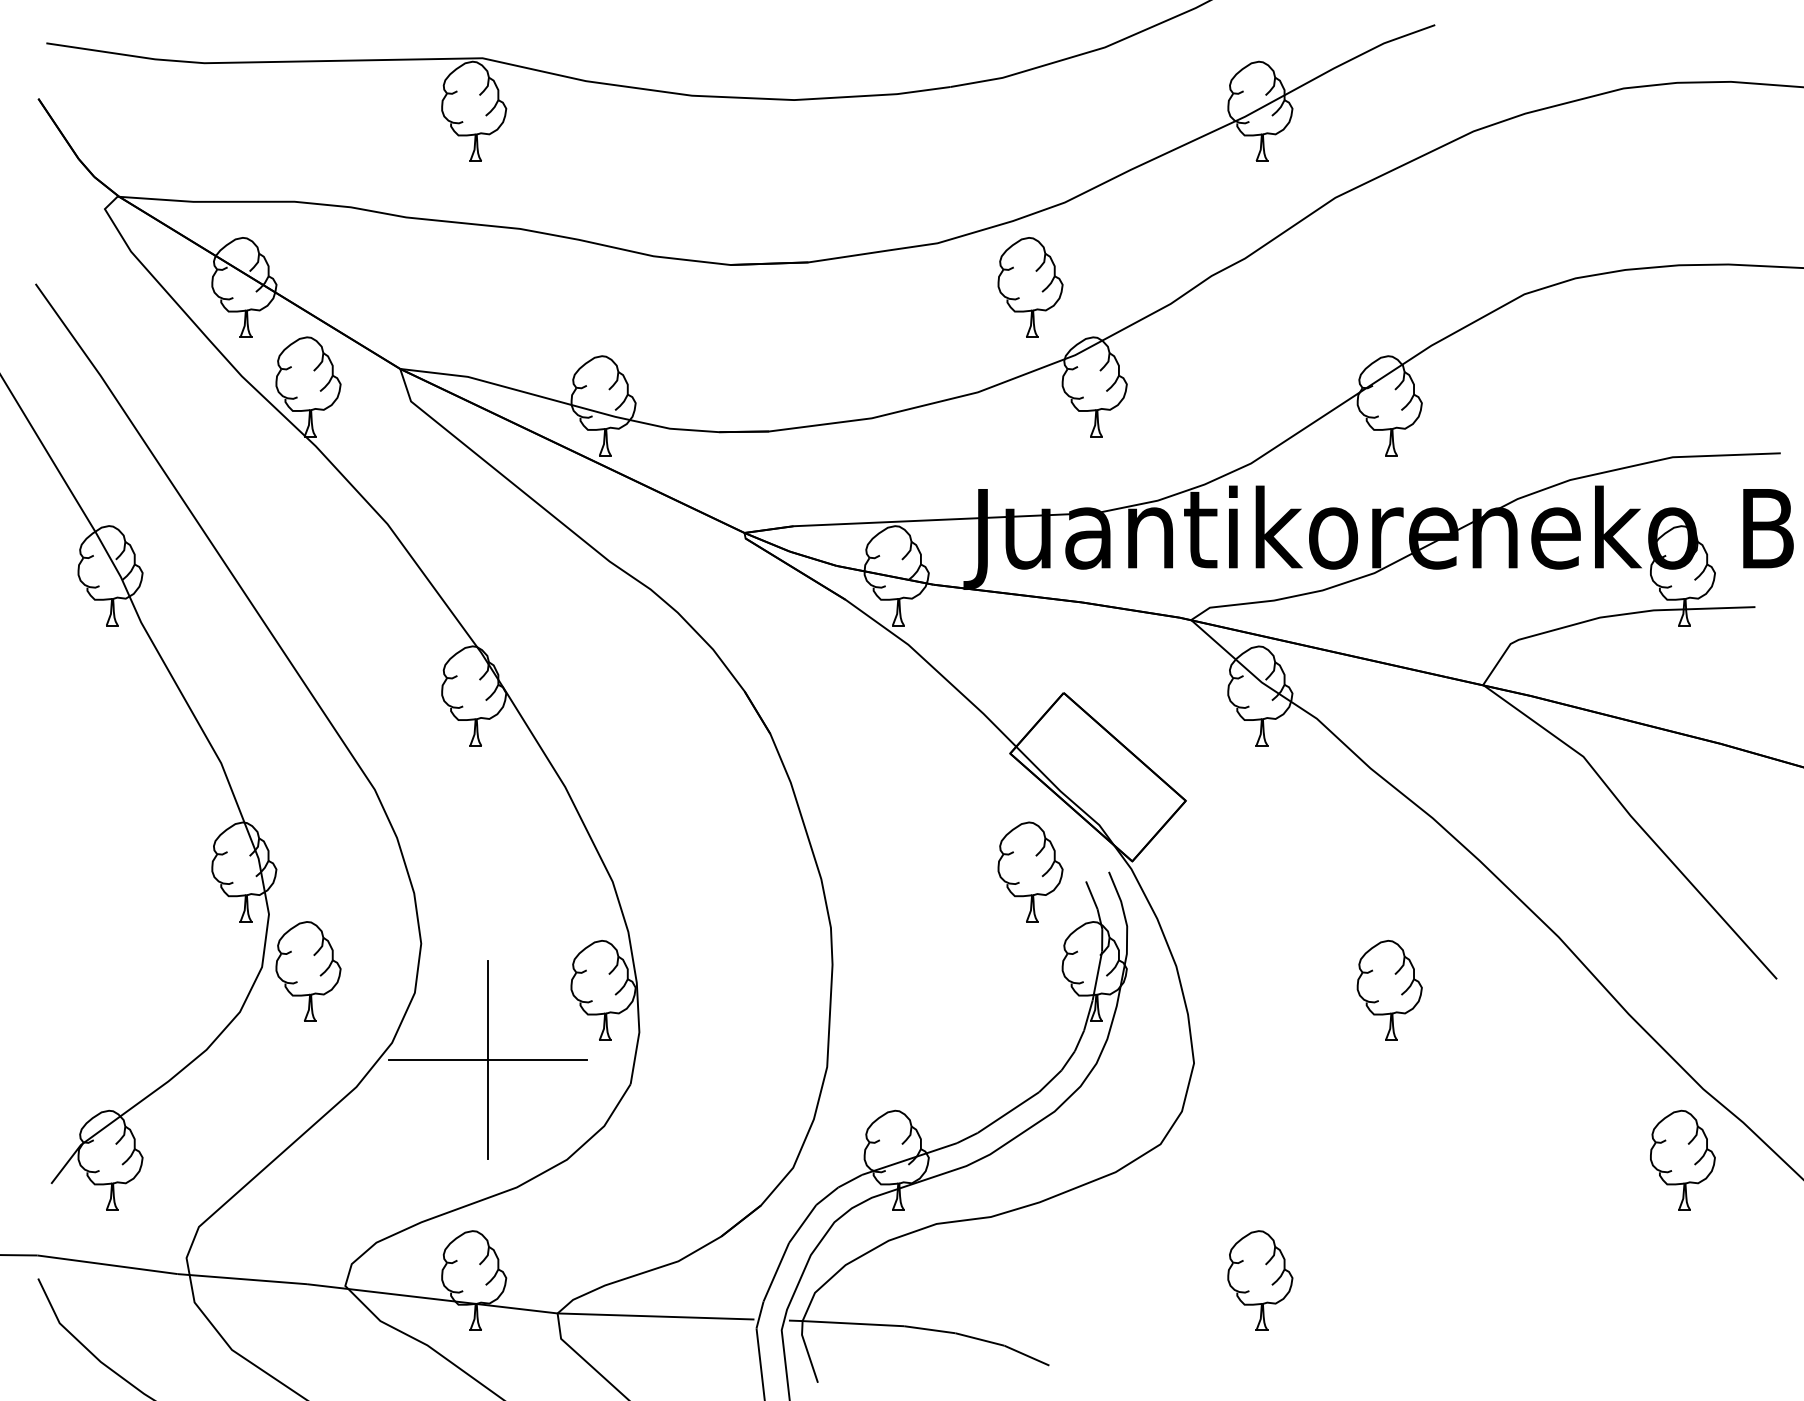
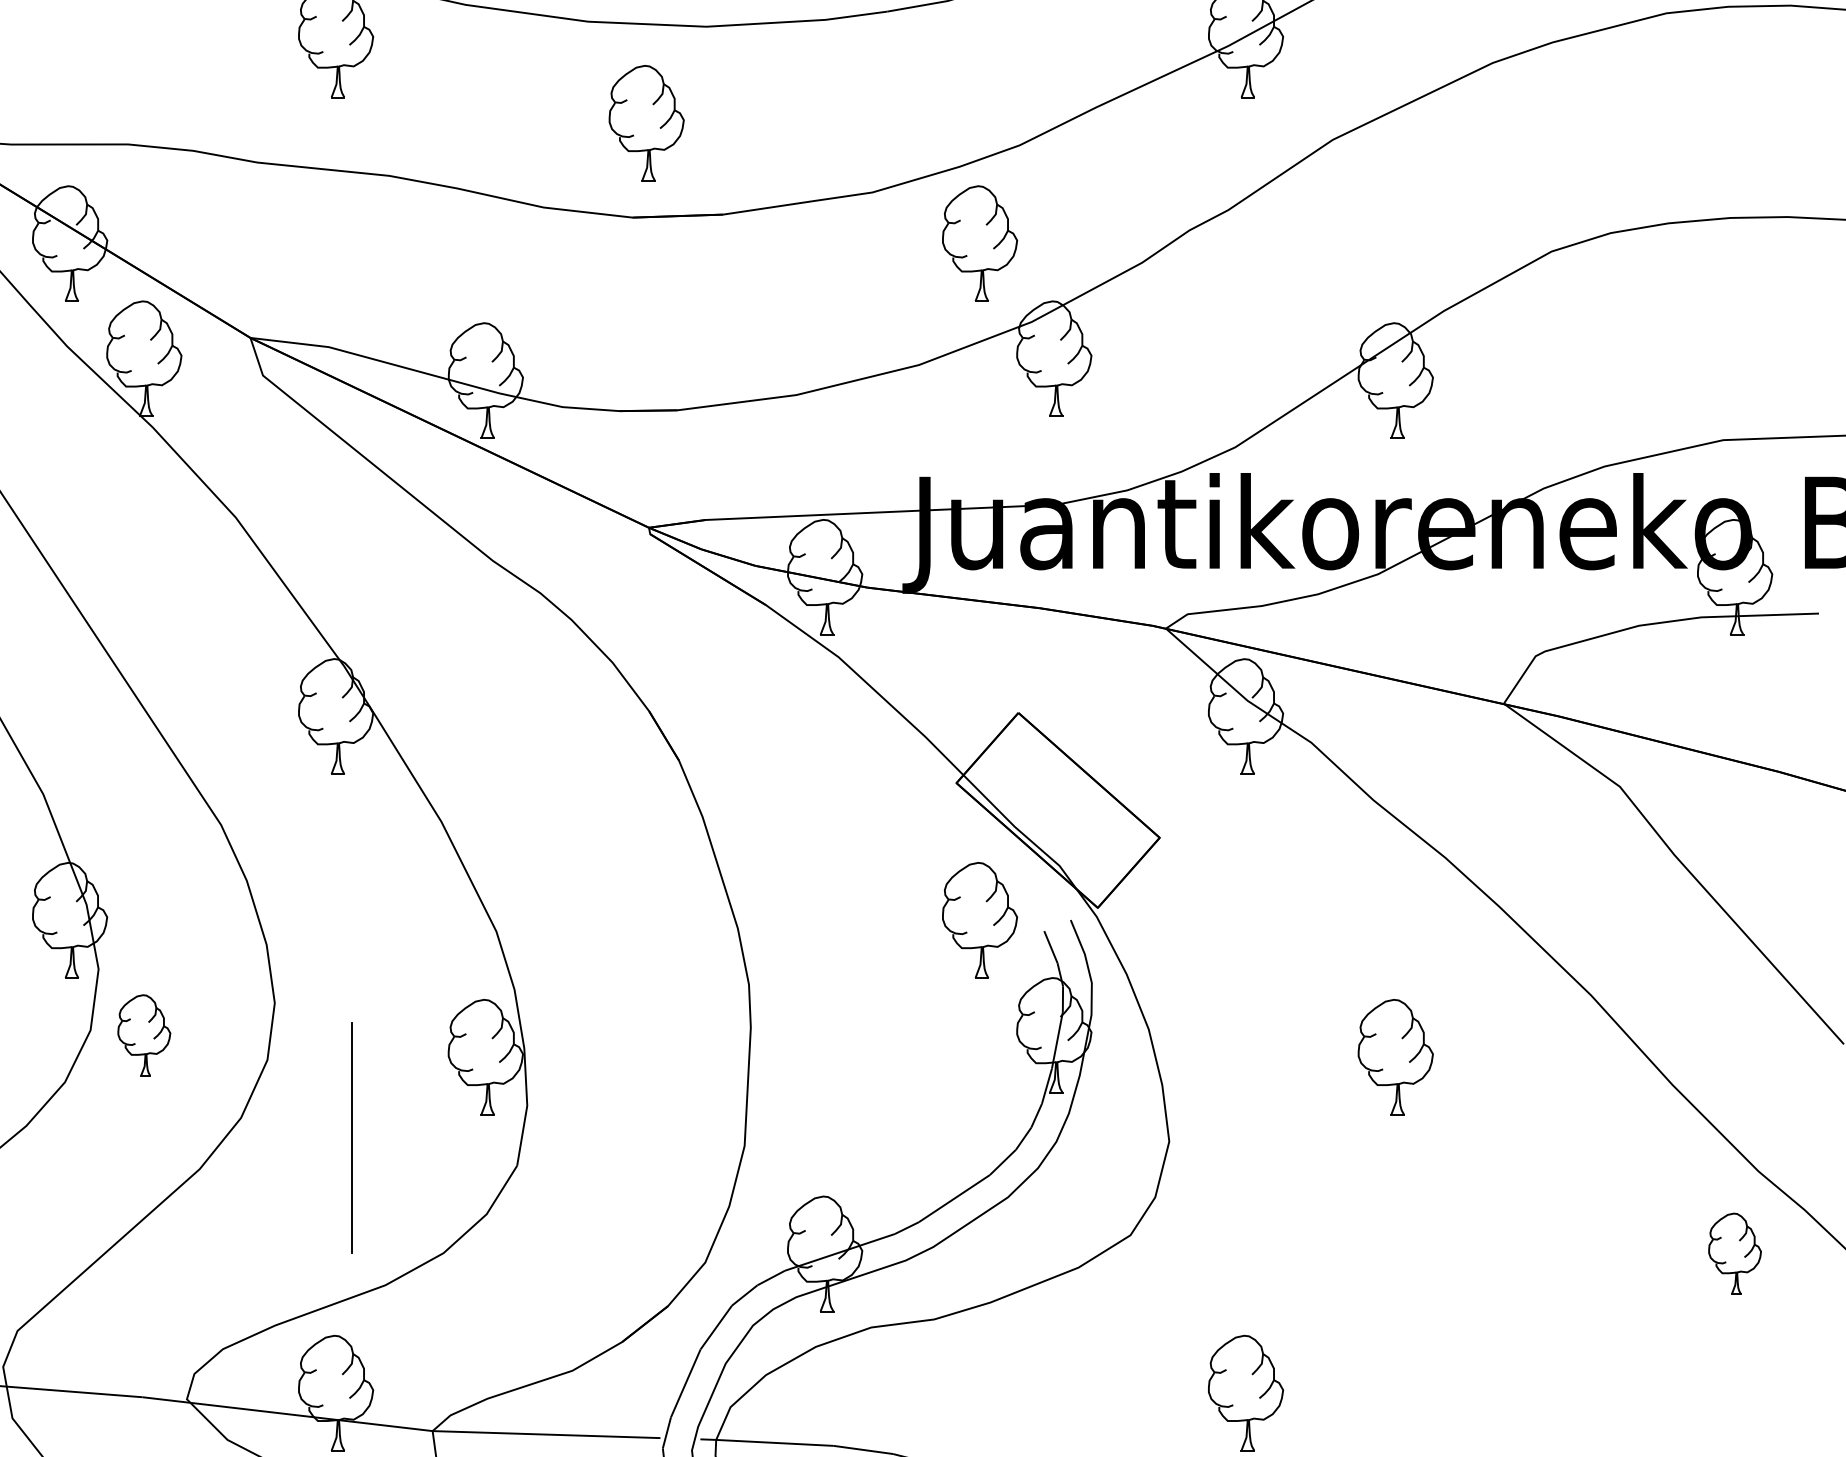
part: (742, 183) -> (646, 123), added
part: (308, 971) -> (144, 1035), size x0.7
line: (487, 1060) -> (351, 1138), removed
part: (1682, 1159) -> (1734, 1252), size x0.7

